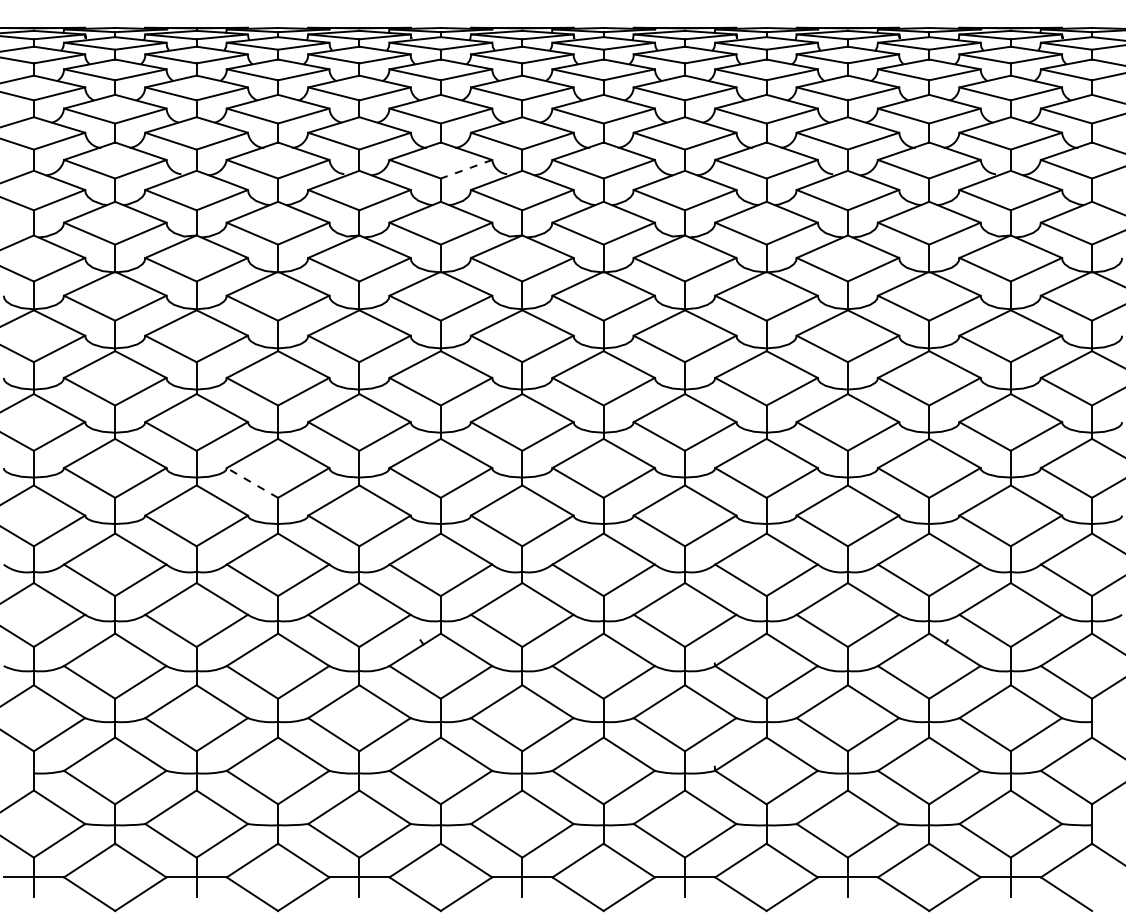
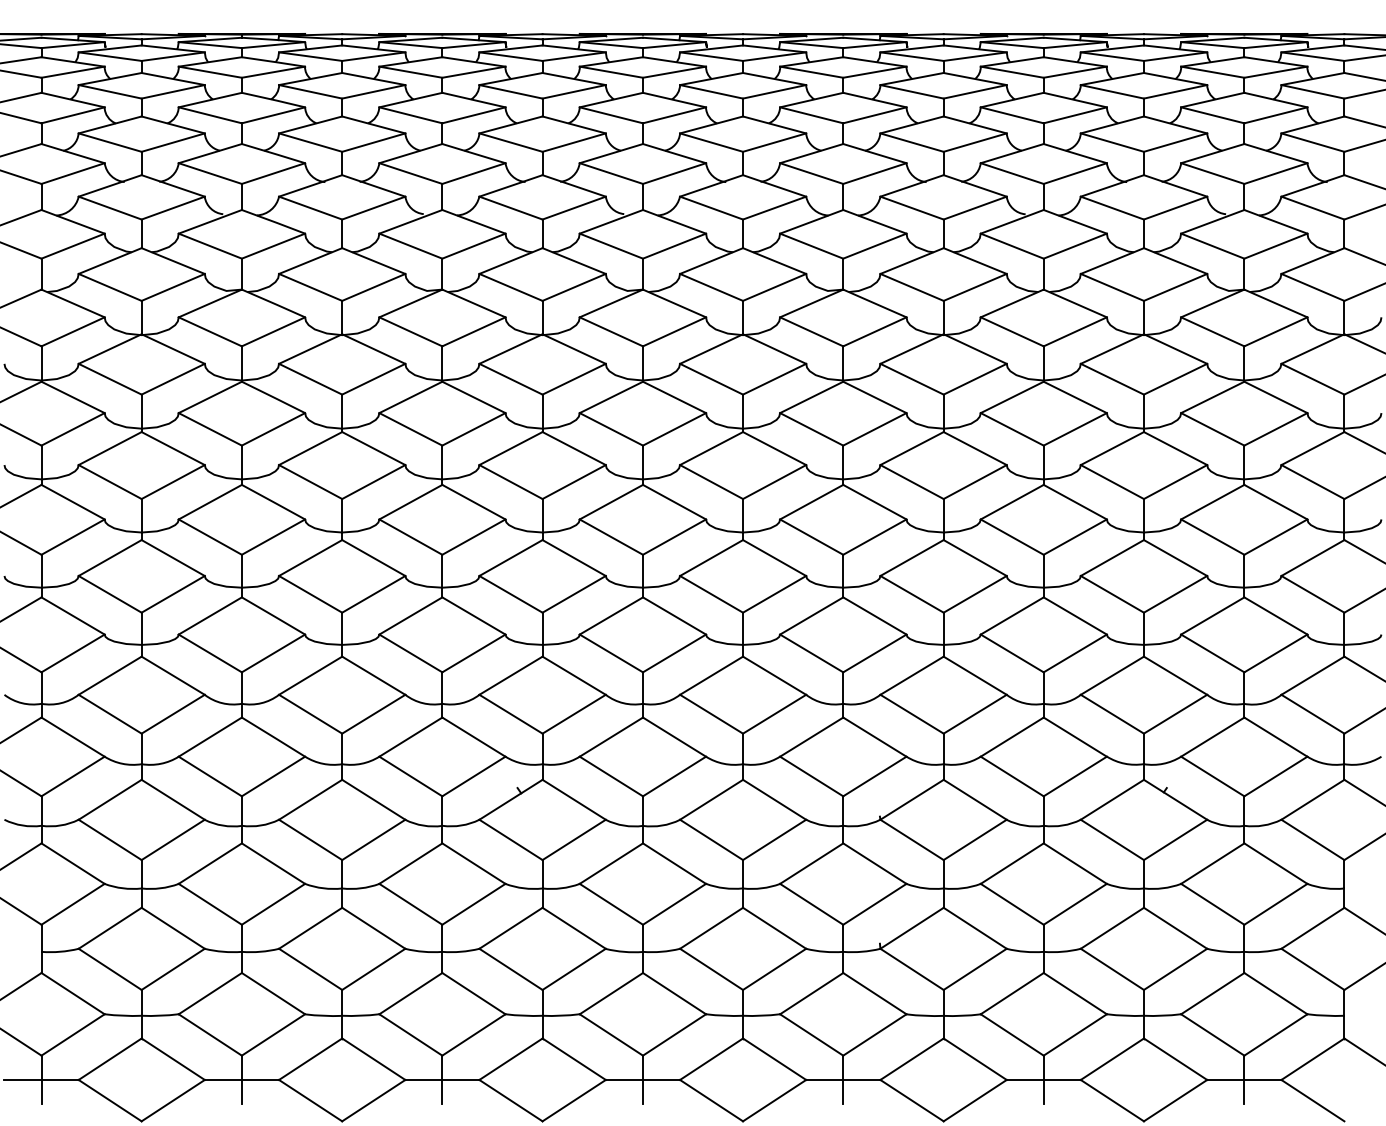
line: (466, 169) -> (574, 208), dashed -> solid
line: (252, 483) -> (310, 594), dashed -> solid

